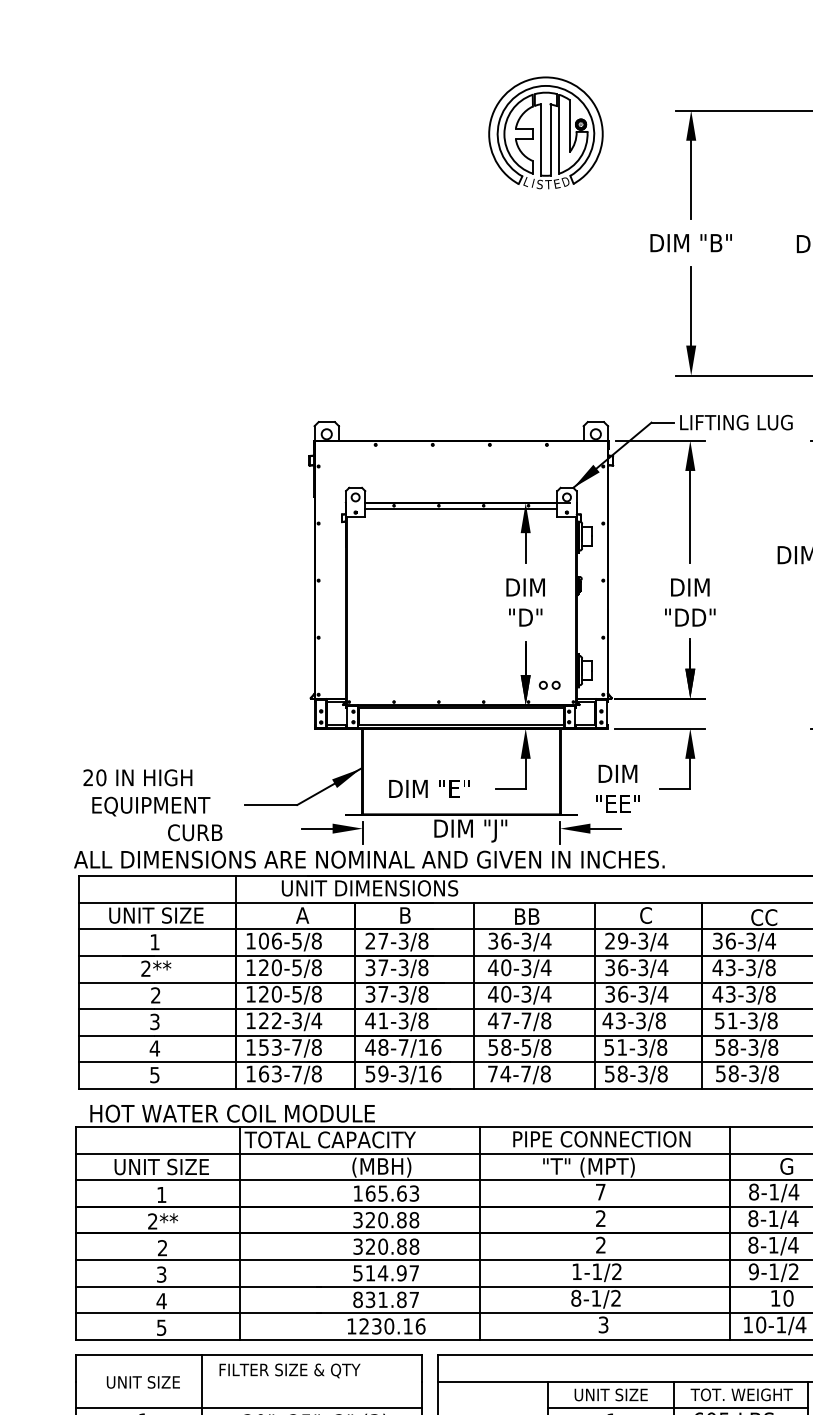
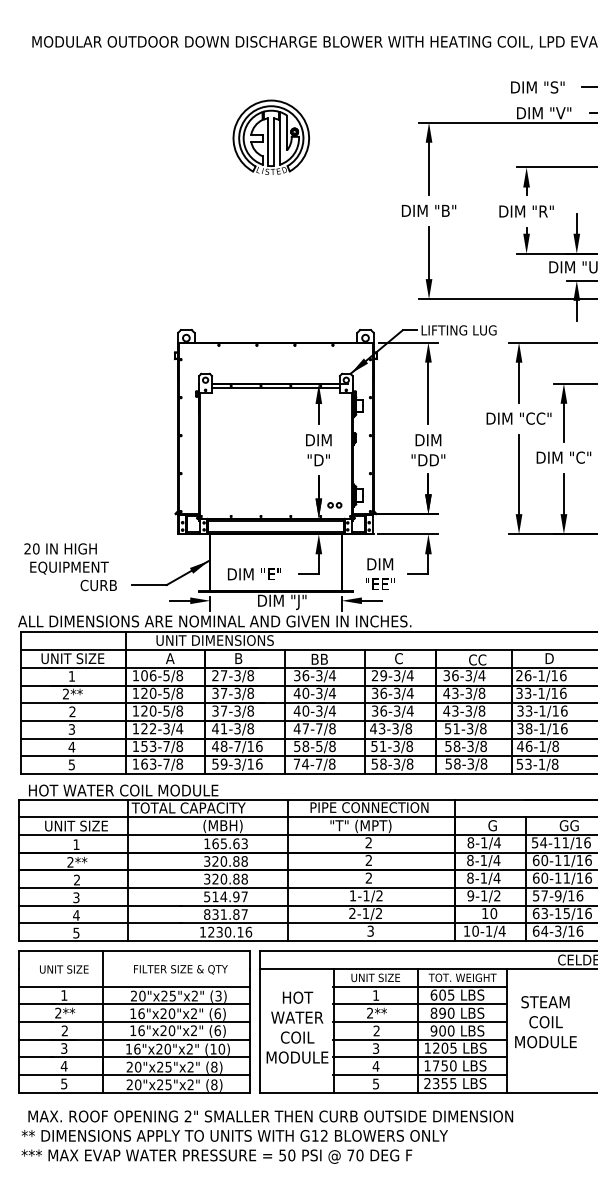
part: (546, 131) -> (271, 136), moved
text: (152, 805) -> (70, 567), moved
text: (600, 1191) -> (368, 842), 7 -> 2
text: (576, 1298) -> (352, 913), 8-1/2 -> 2-1/2
text: (289, 1370) -> (180, 969), moved

